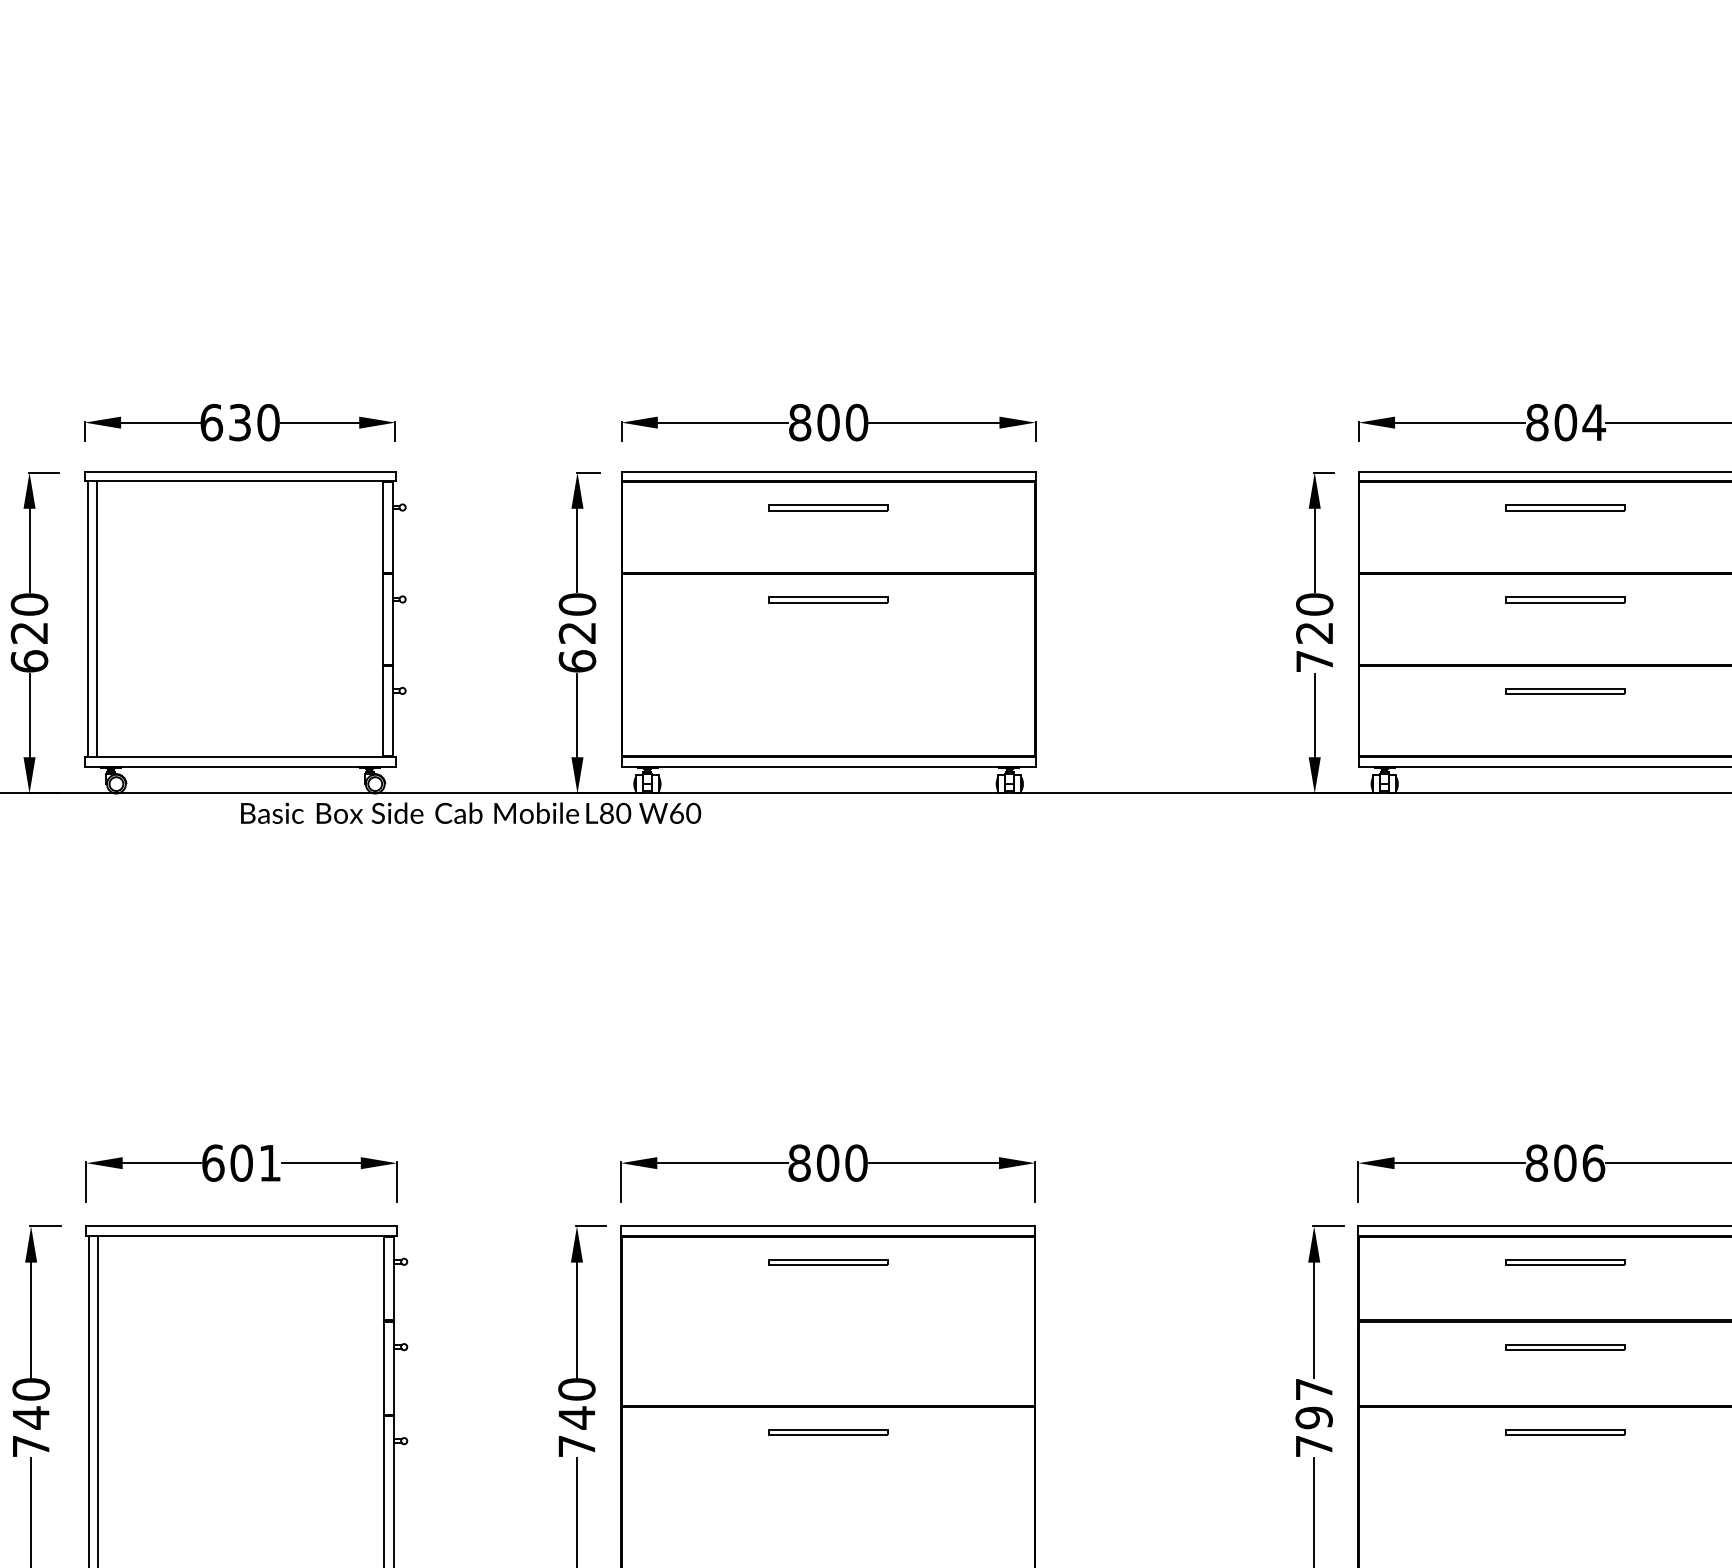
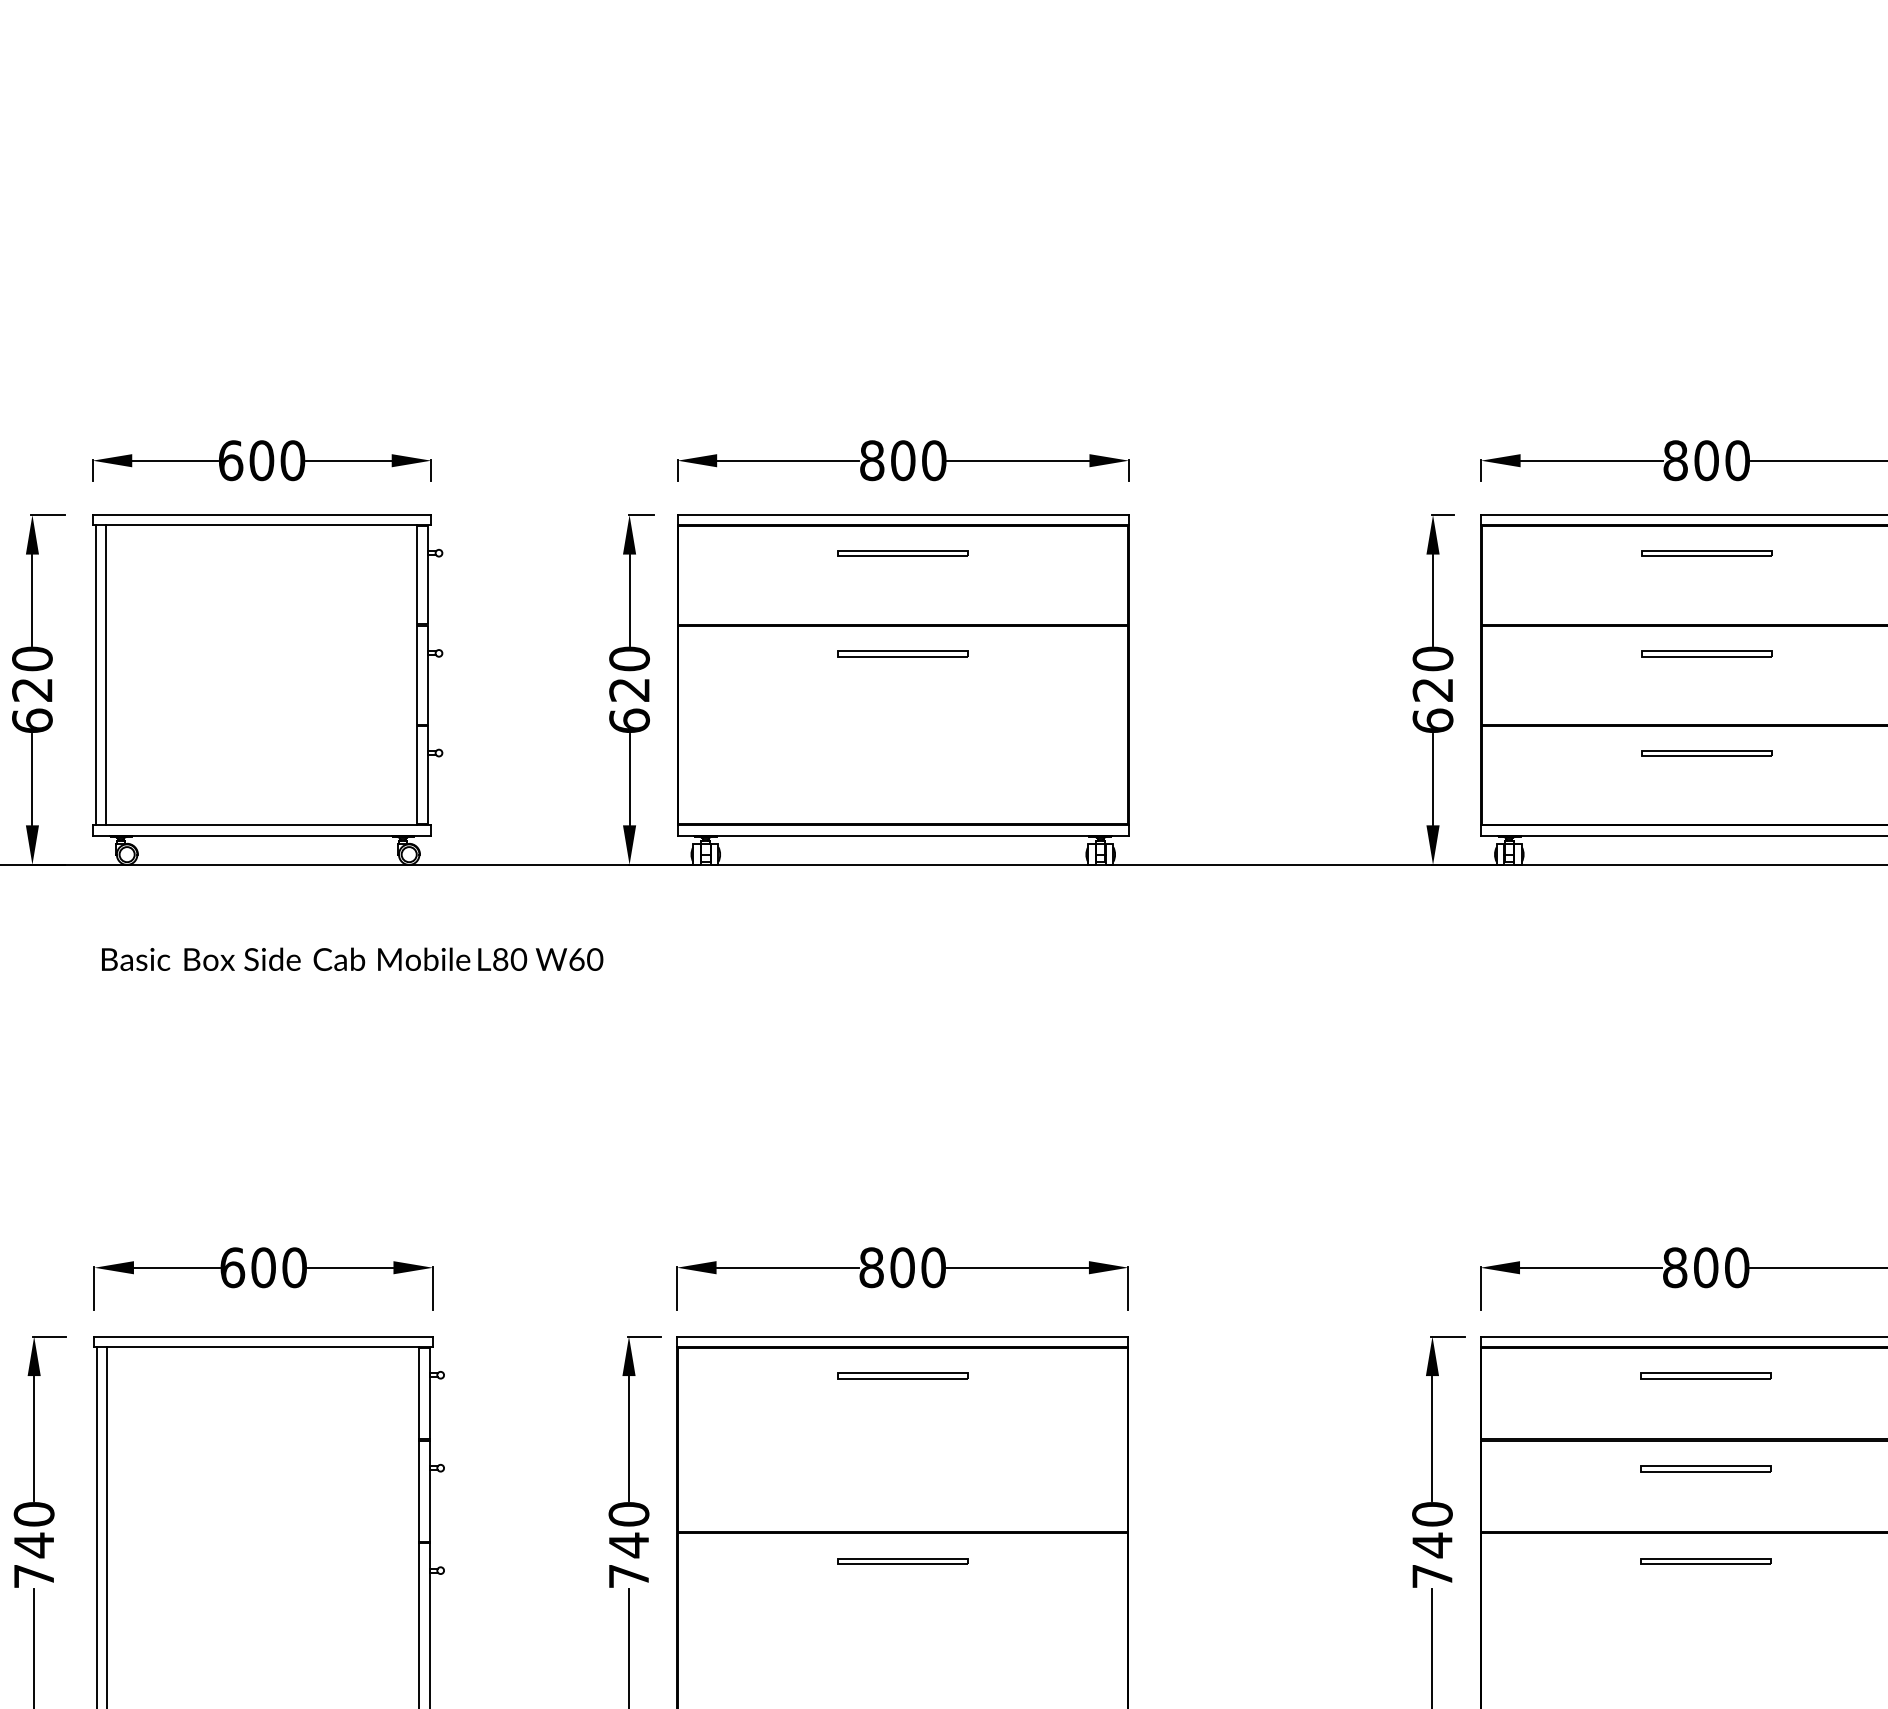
text: (239, 422) -> (261, 460), 630 -> 600
text: (1594, 422) -> (1737, 460), 804 -> 800
text: (1314, 661) -> (1432, 720), 720 -> 620
text: (470, 812) -> (352, 958), moved
text: (270, 1162) -> (294, 1267), 601 -> 600
text: (1594, 1162) -> (1737, 1267), 806 -> 800
text: (1314, 1404) -> (1432, 1530), 797 -> 740

